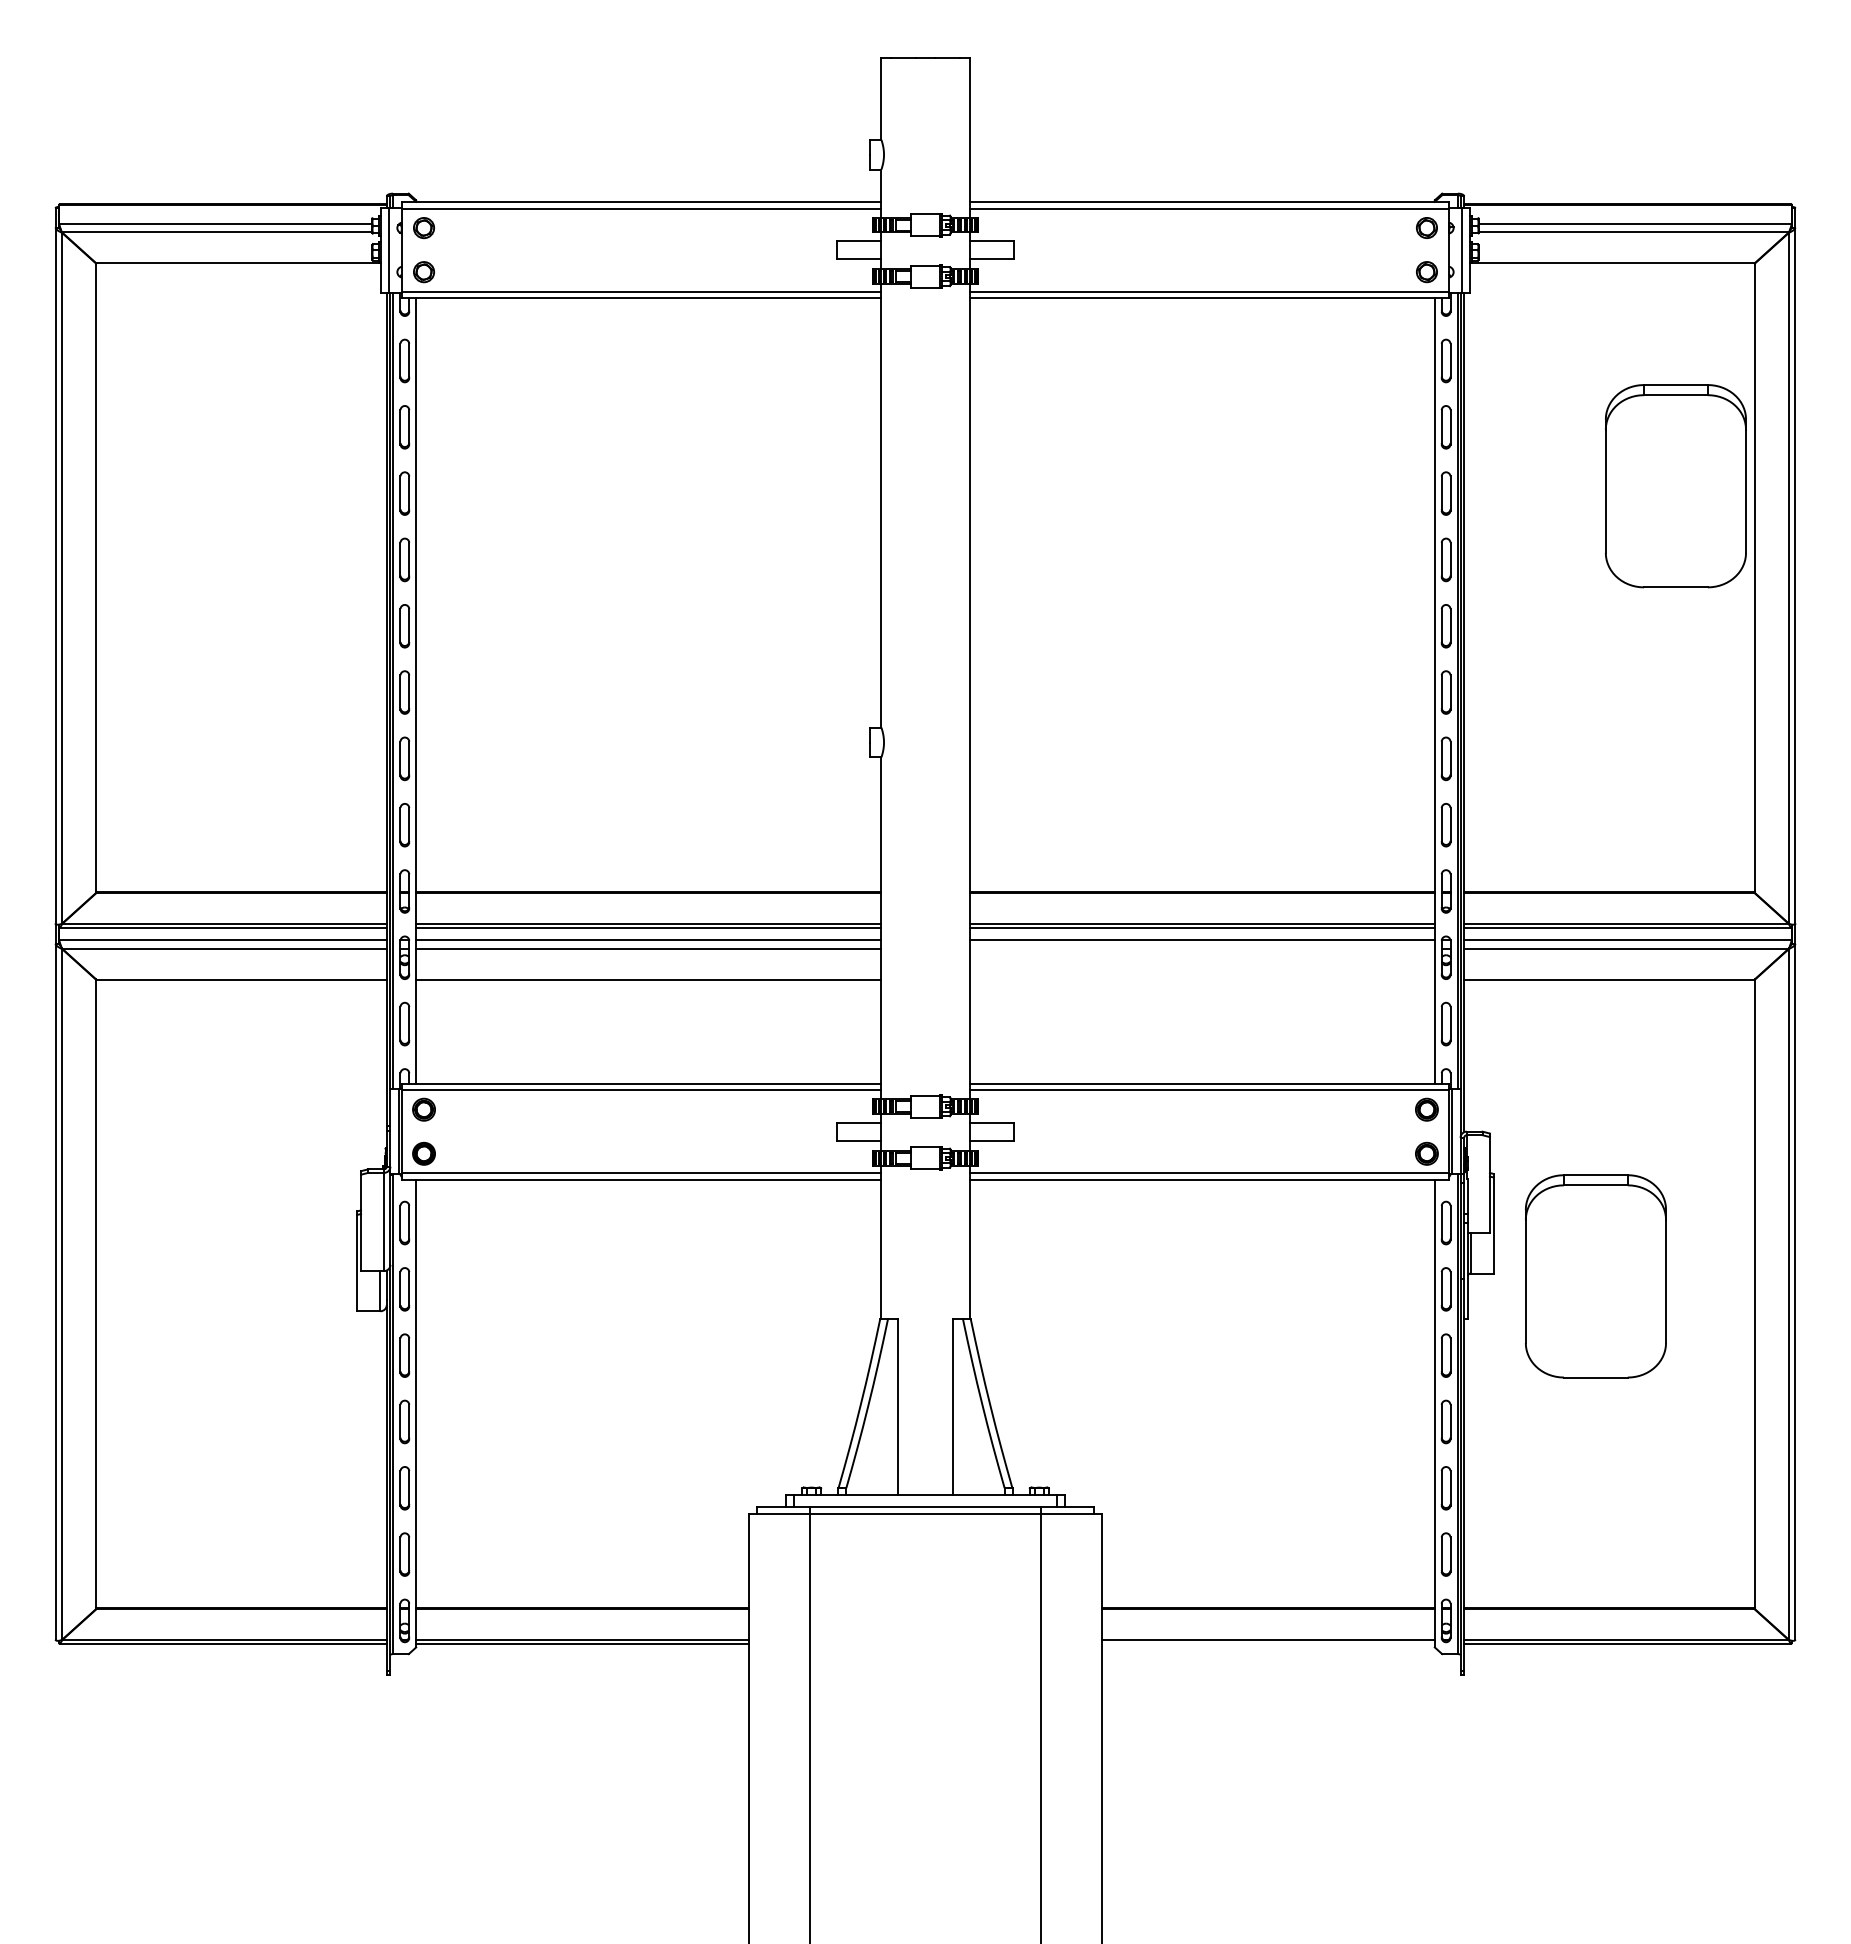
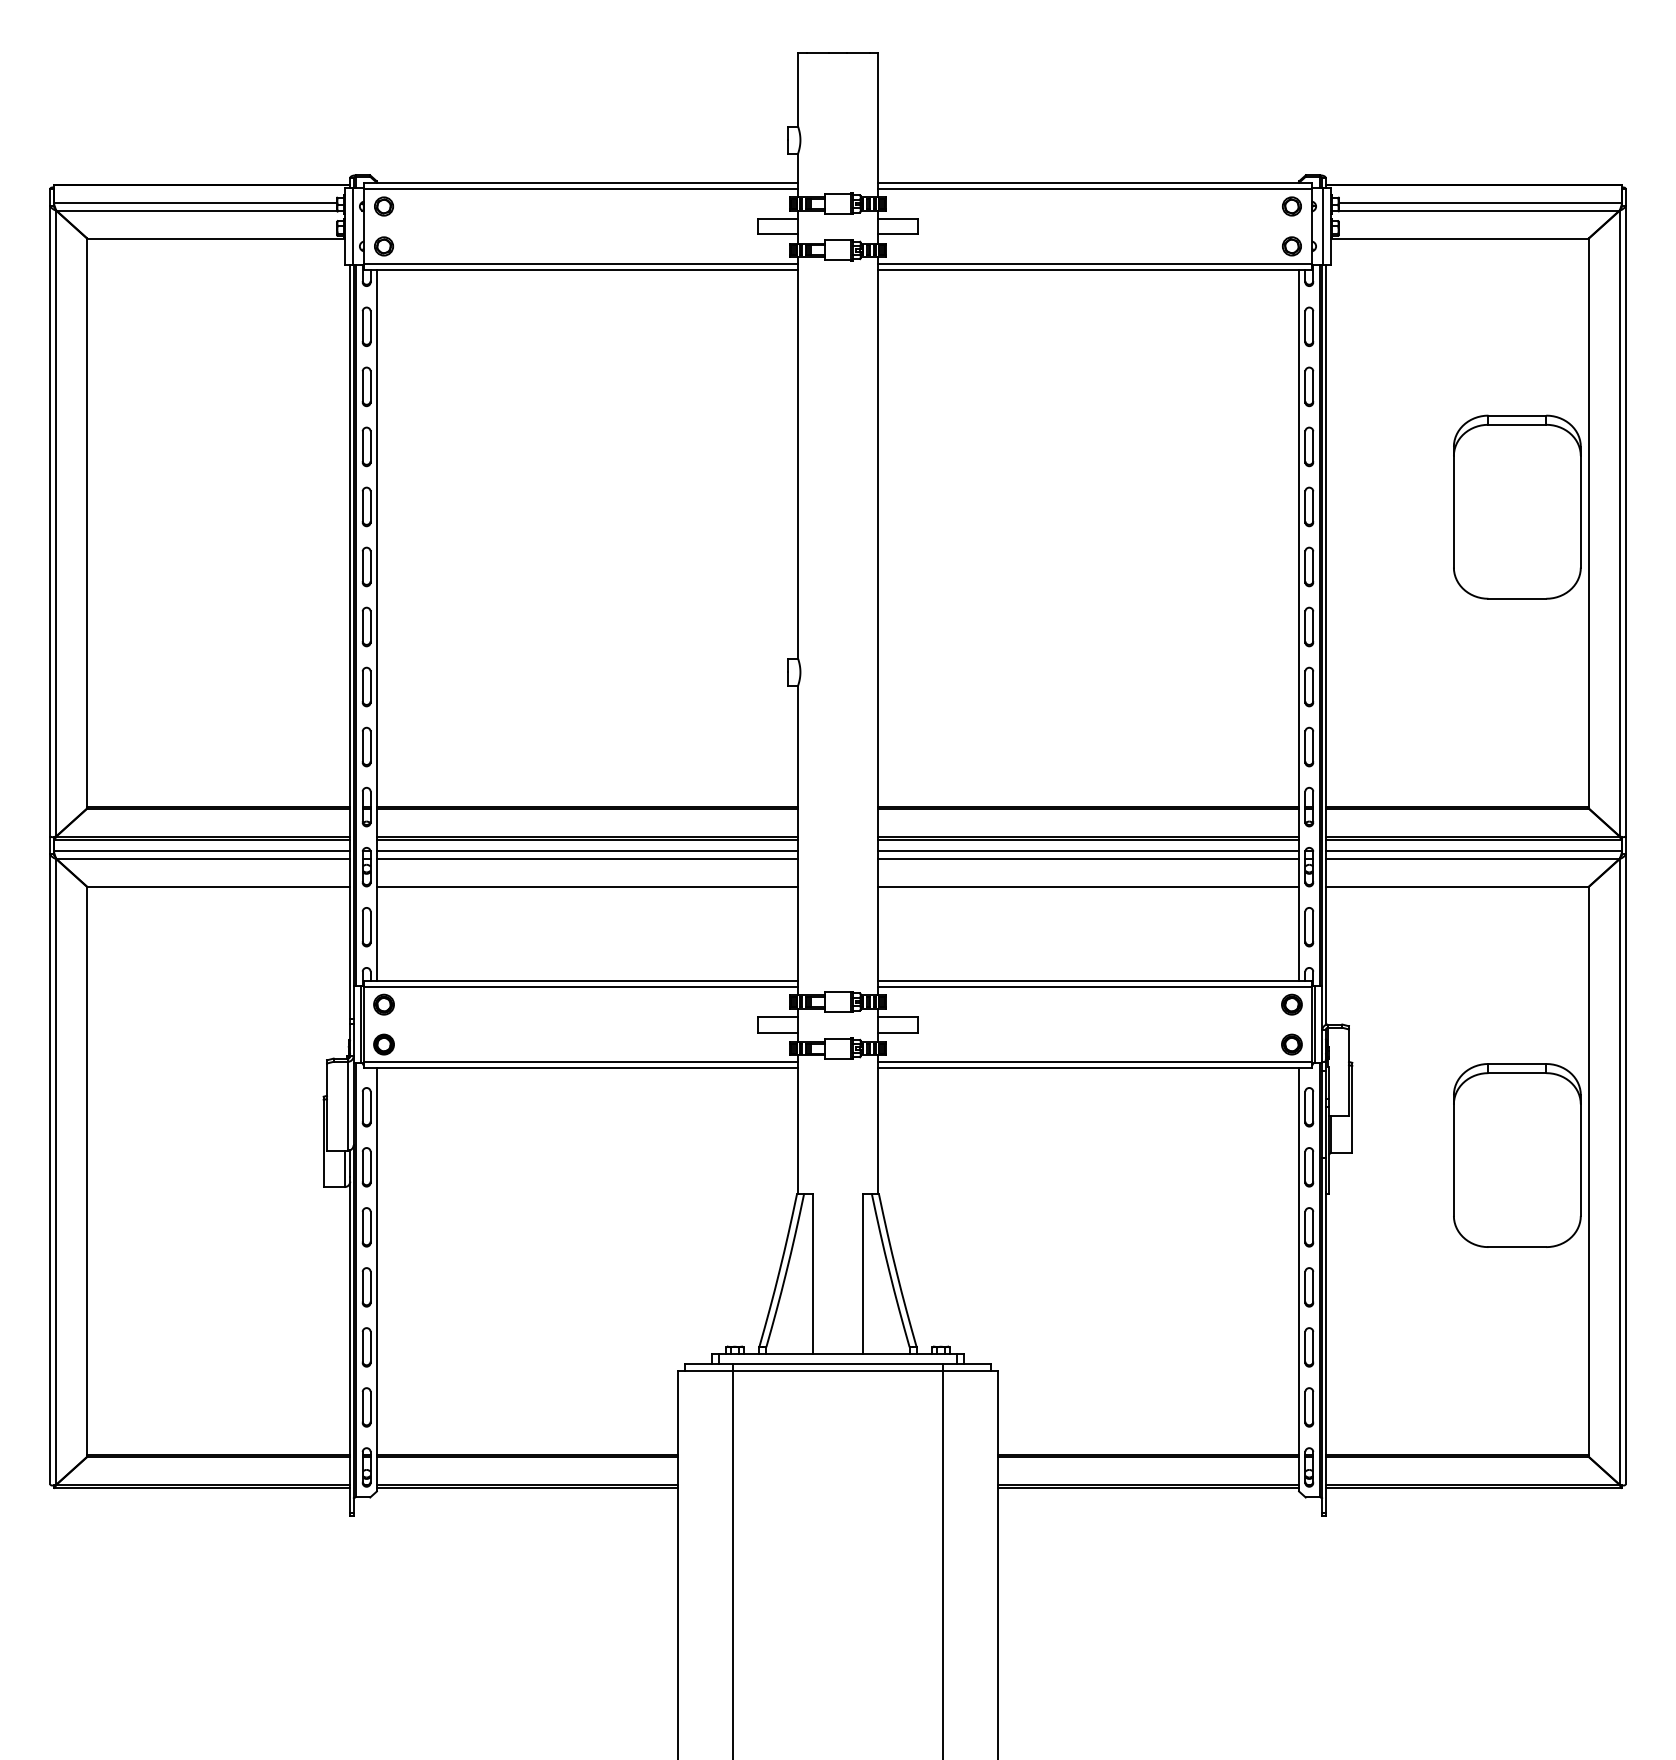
part: (1675, 486) -> (1516, 507), moved
line: (1201, 948) -> (1087, 858), added
line: (1201, 979) -> (1087, 886), added
part: (1595, 1276) -> (1516, 1155), moved
line: (1267, 1643) -> (1147, 1487), added

